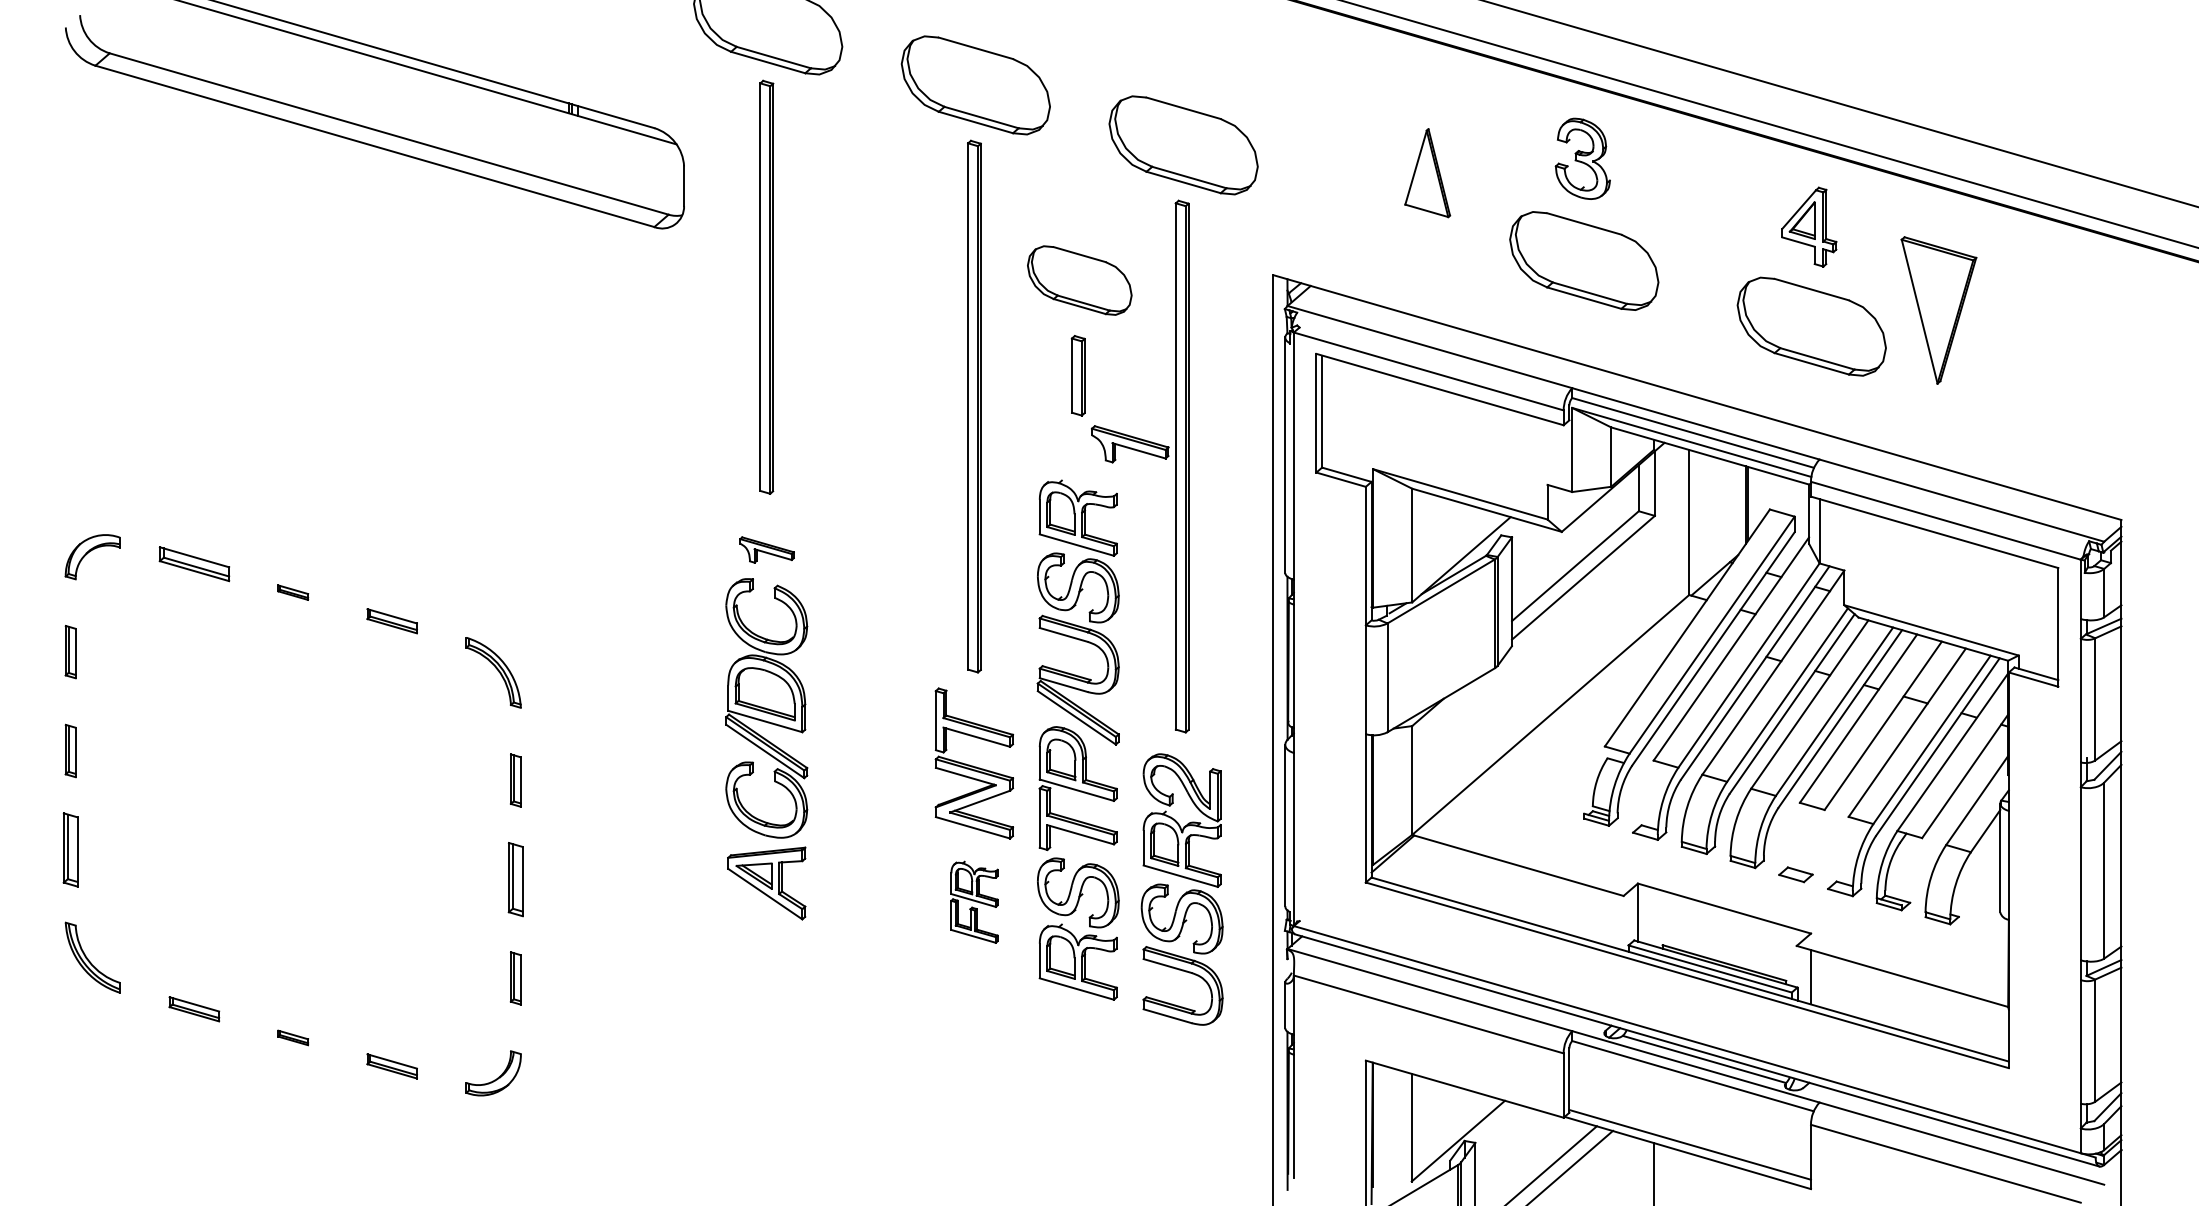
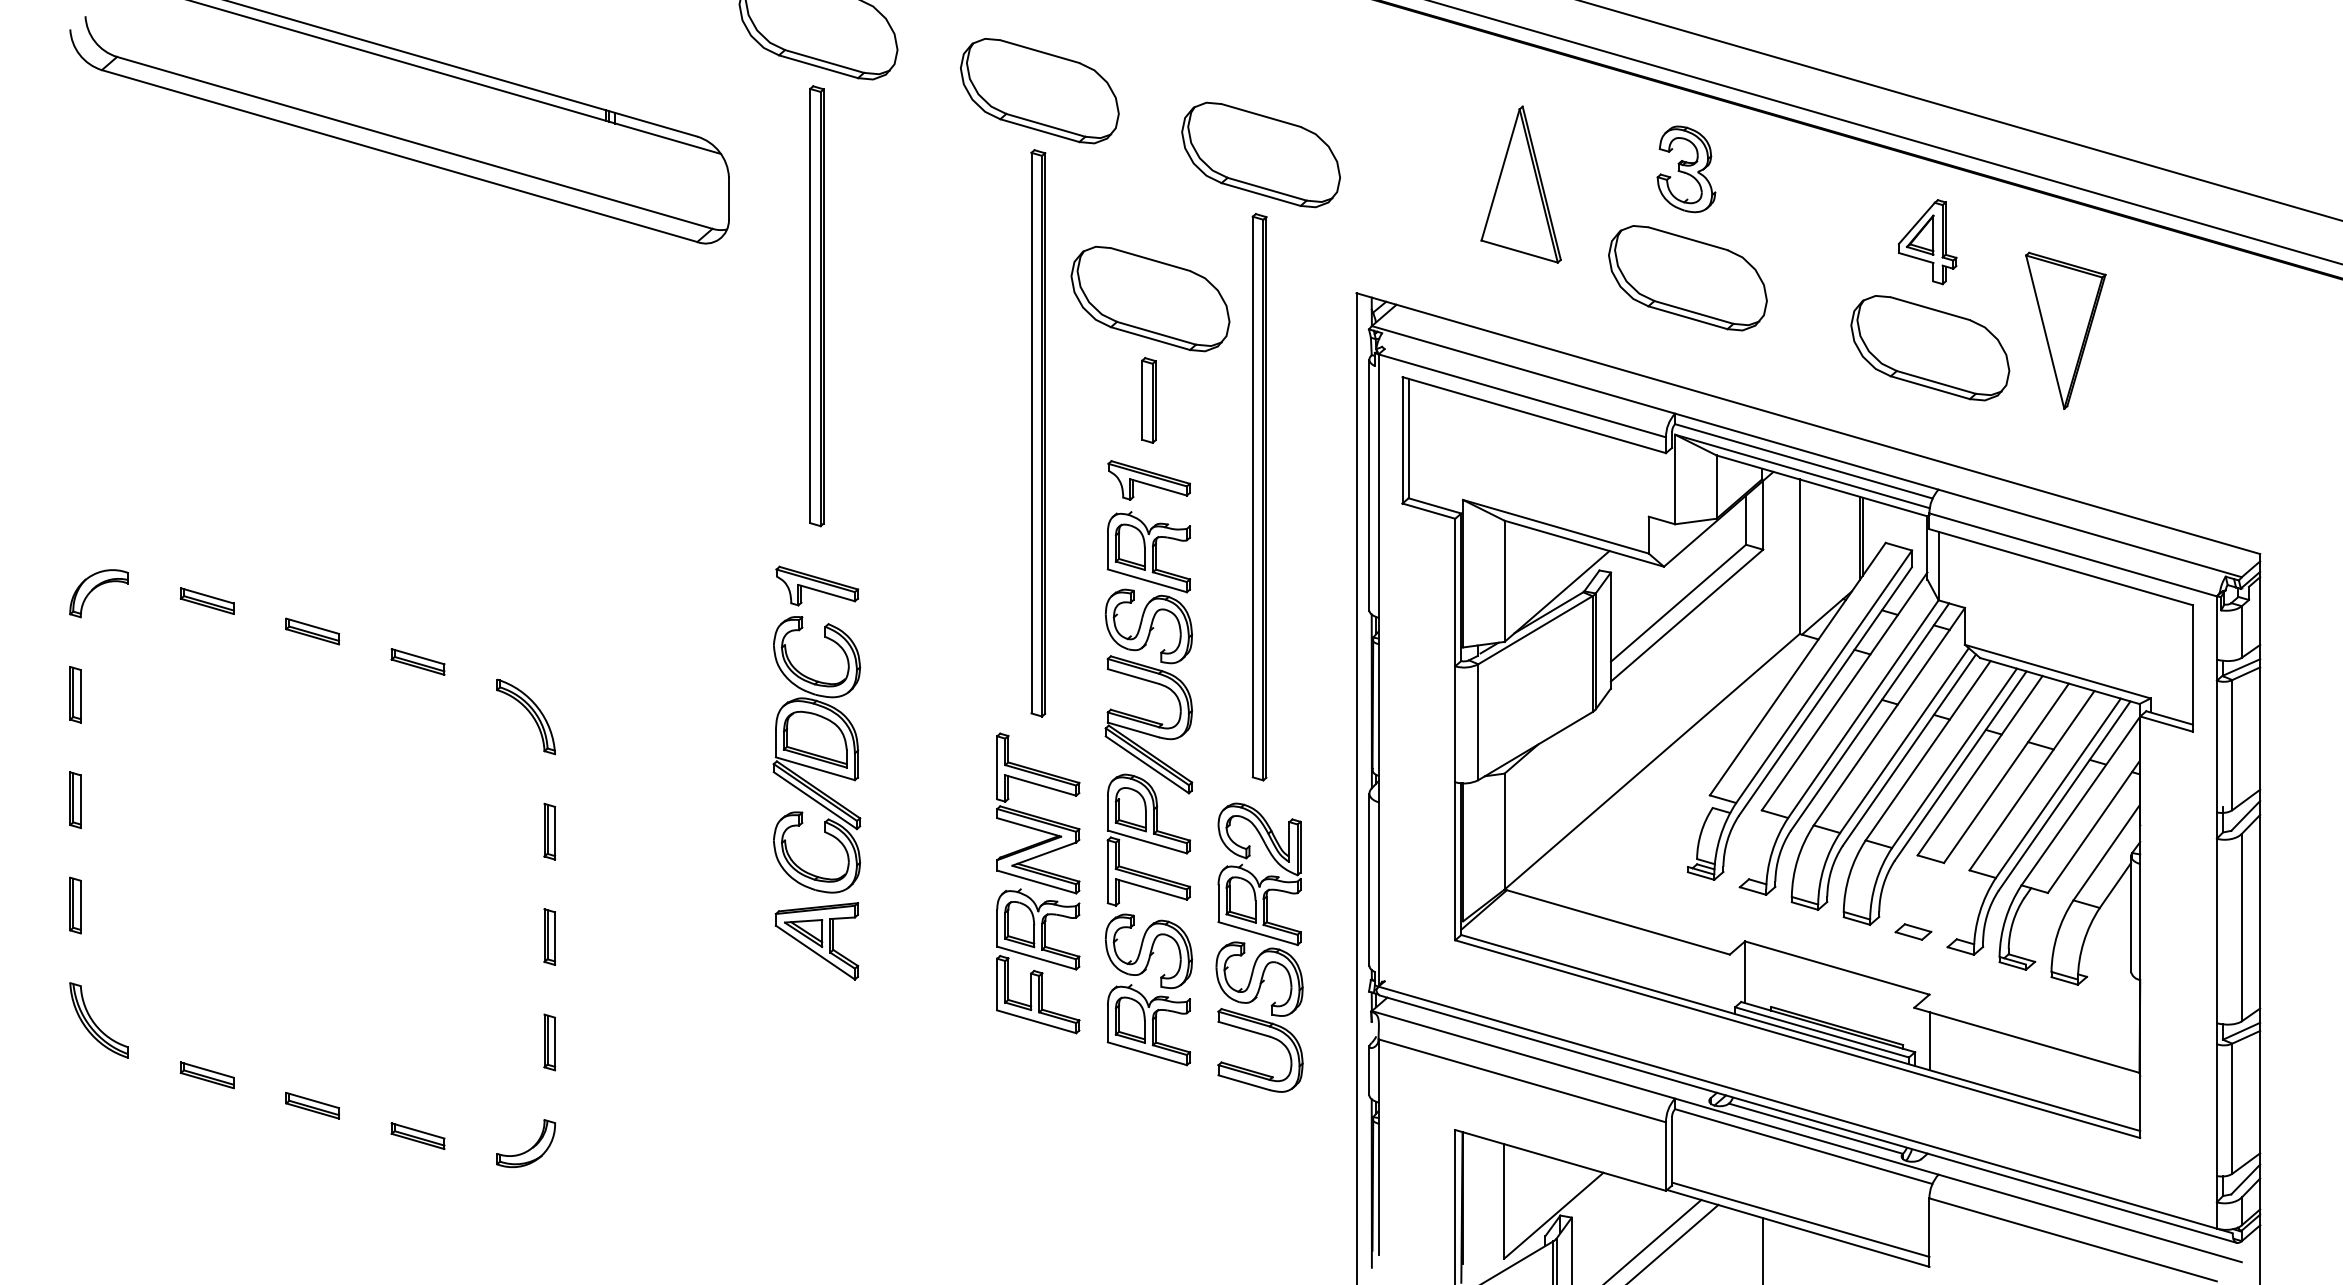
part: (1427, 173) -> (1520, 184), size x1.67
part: (1079, 280) -> (1150, 298), size x1.43
part: (1130, 444) -> (1149, 480), moved
part: (767, 549) -> (817, 585), size x1.43
part: (193, 563) -> (206, 600), size x0.71
part: (293, 592) -> (312, 631), size x1.67
part: (70, 849) -> (75, 905), size x0.71
part: (515, 878) -> (549, 936), size x0.71
part: (974, 902) -> (1038, 961), size x1.67
part: (293, 1037) -> (312, 1105), size x1.67

